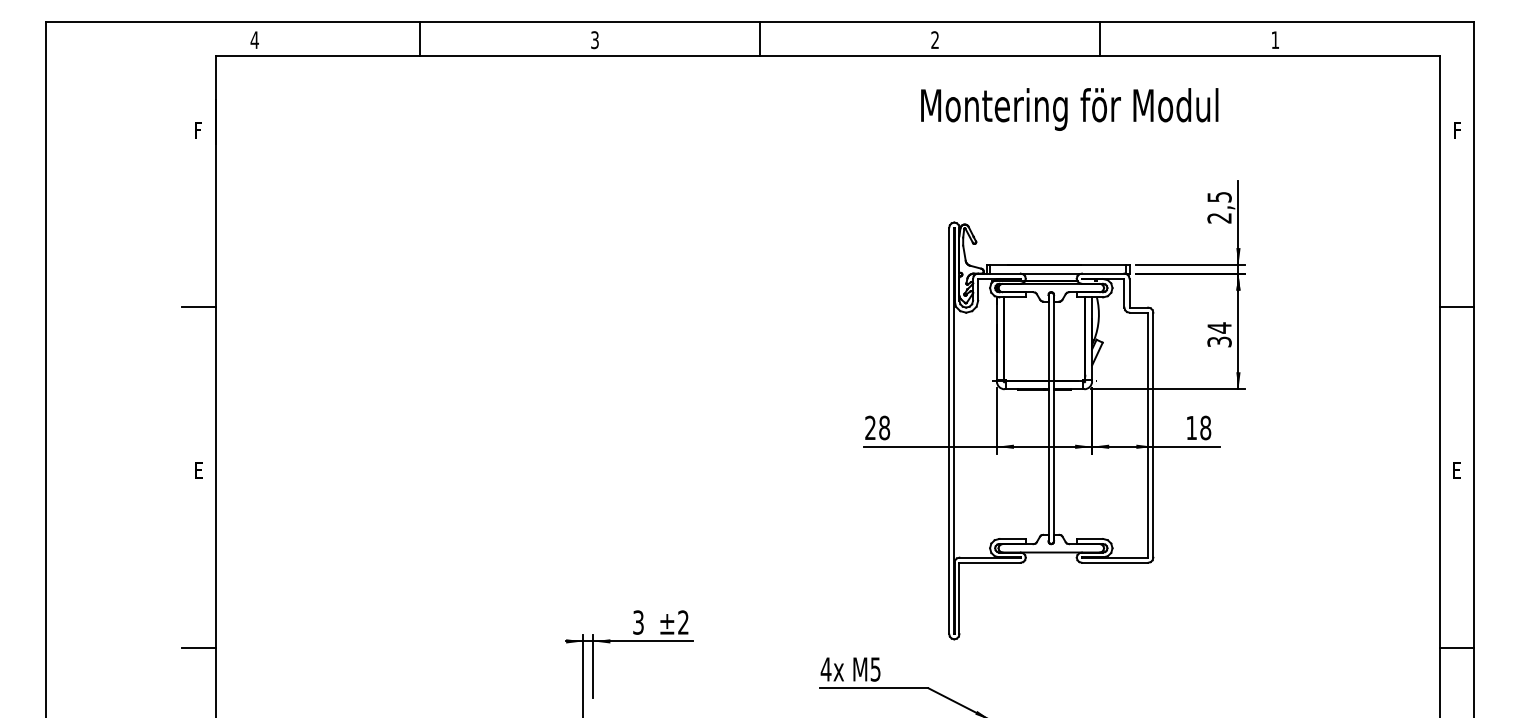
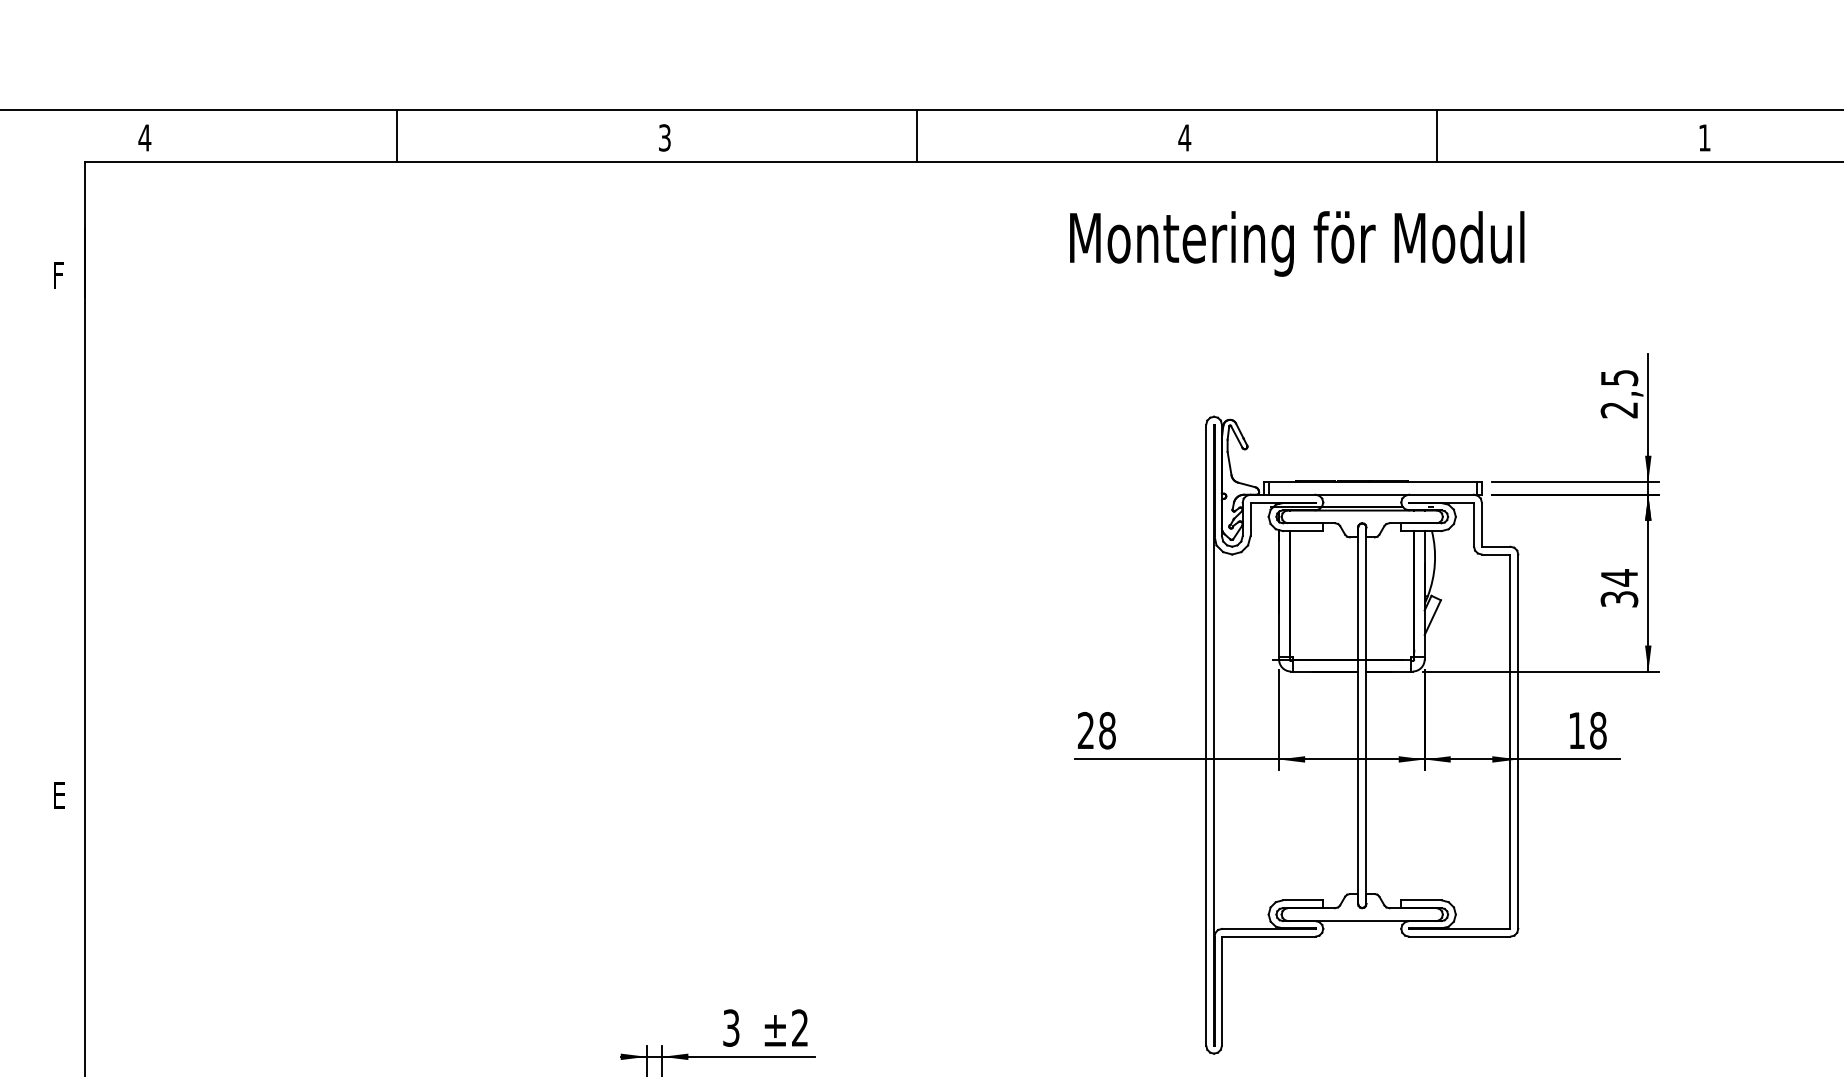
text: (934, 39) -> (1183, 136), 2 -> 4
text: (1069, 109) -> (1296, 243), moved
line: (198, 307) -> (58, 546), removed
line: (198, 647) -> (58, 1066), removed

